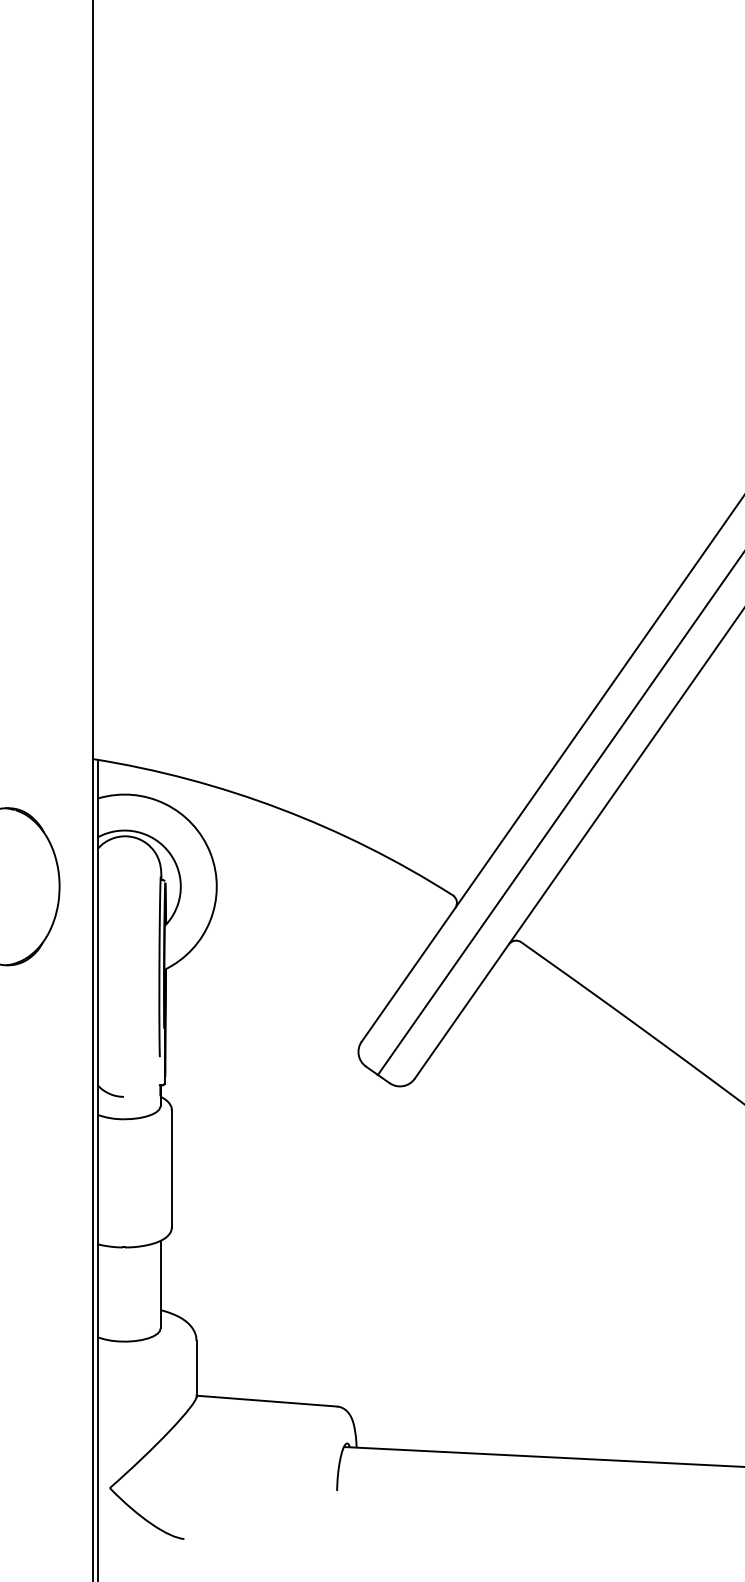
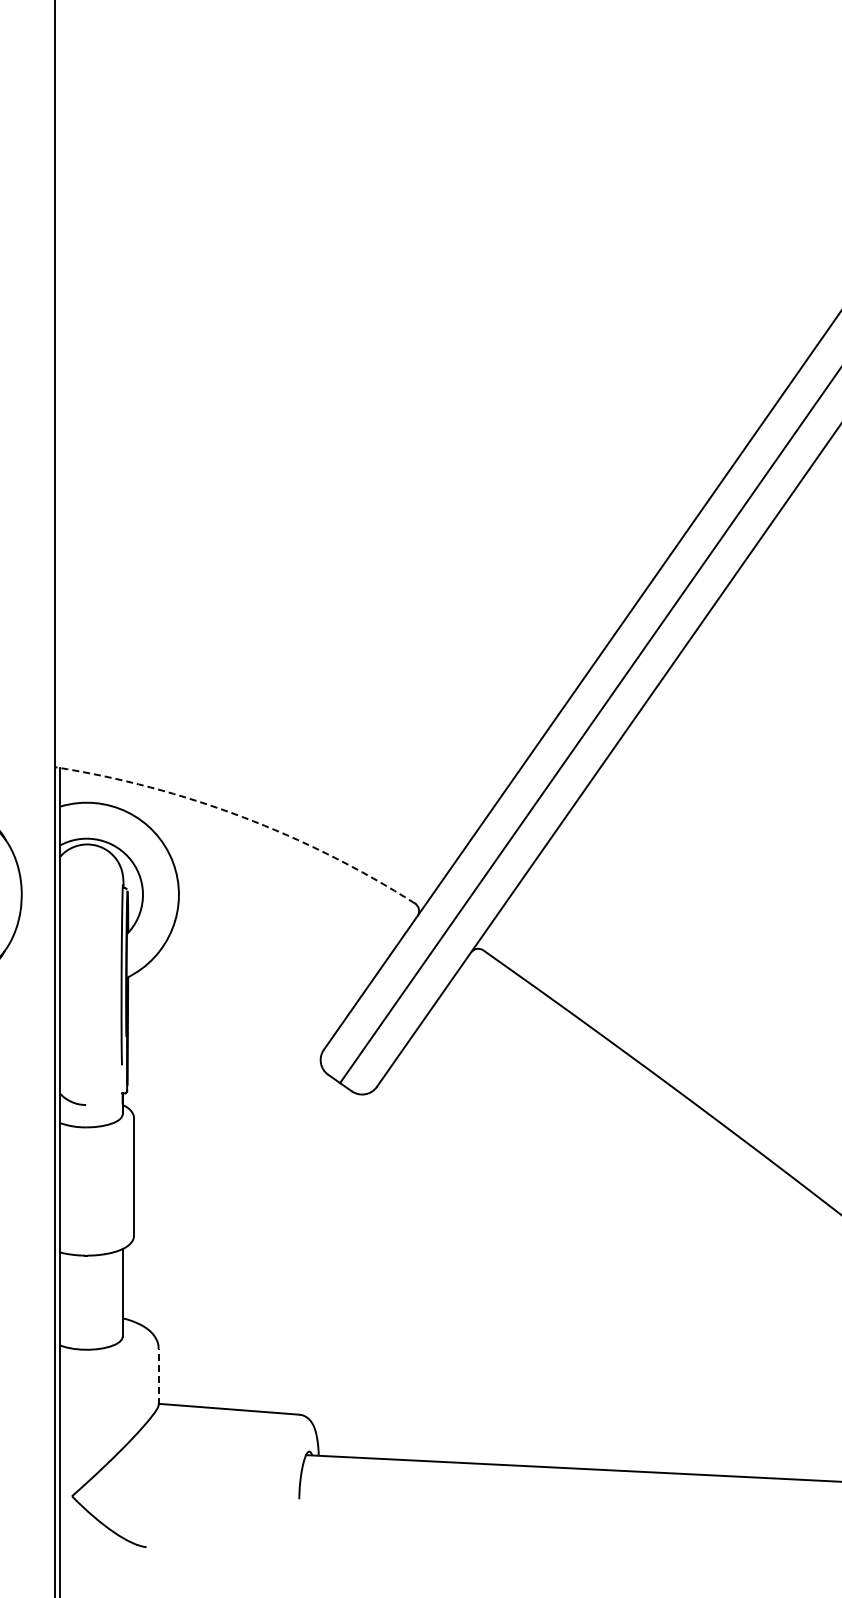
arc: (280, 808) -> (242, 816), solid -> dashed
line: (196, 1369) -> (158, 1377), solid -> dashed

